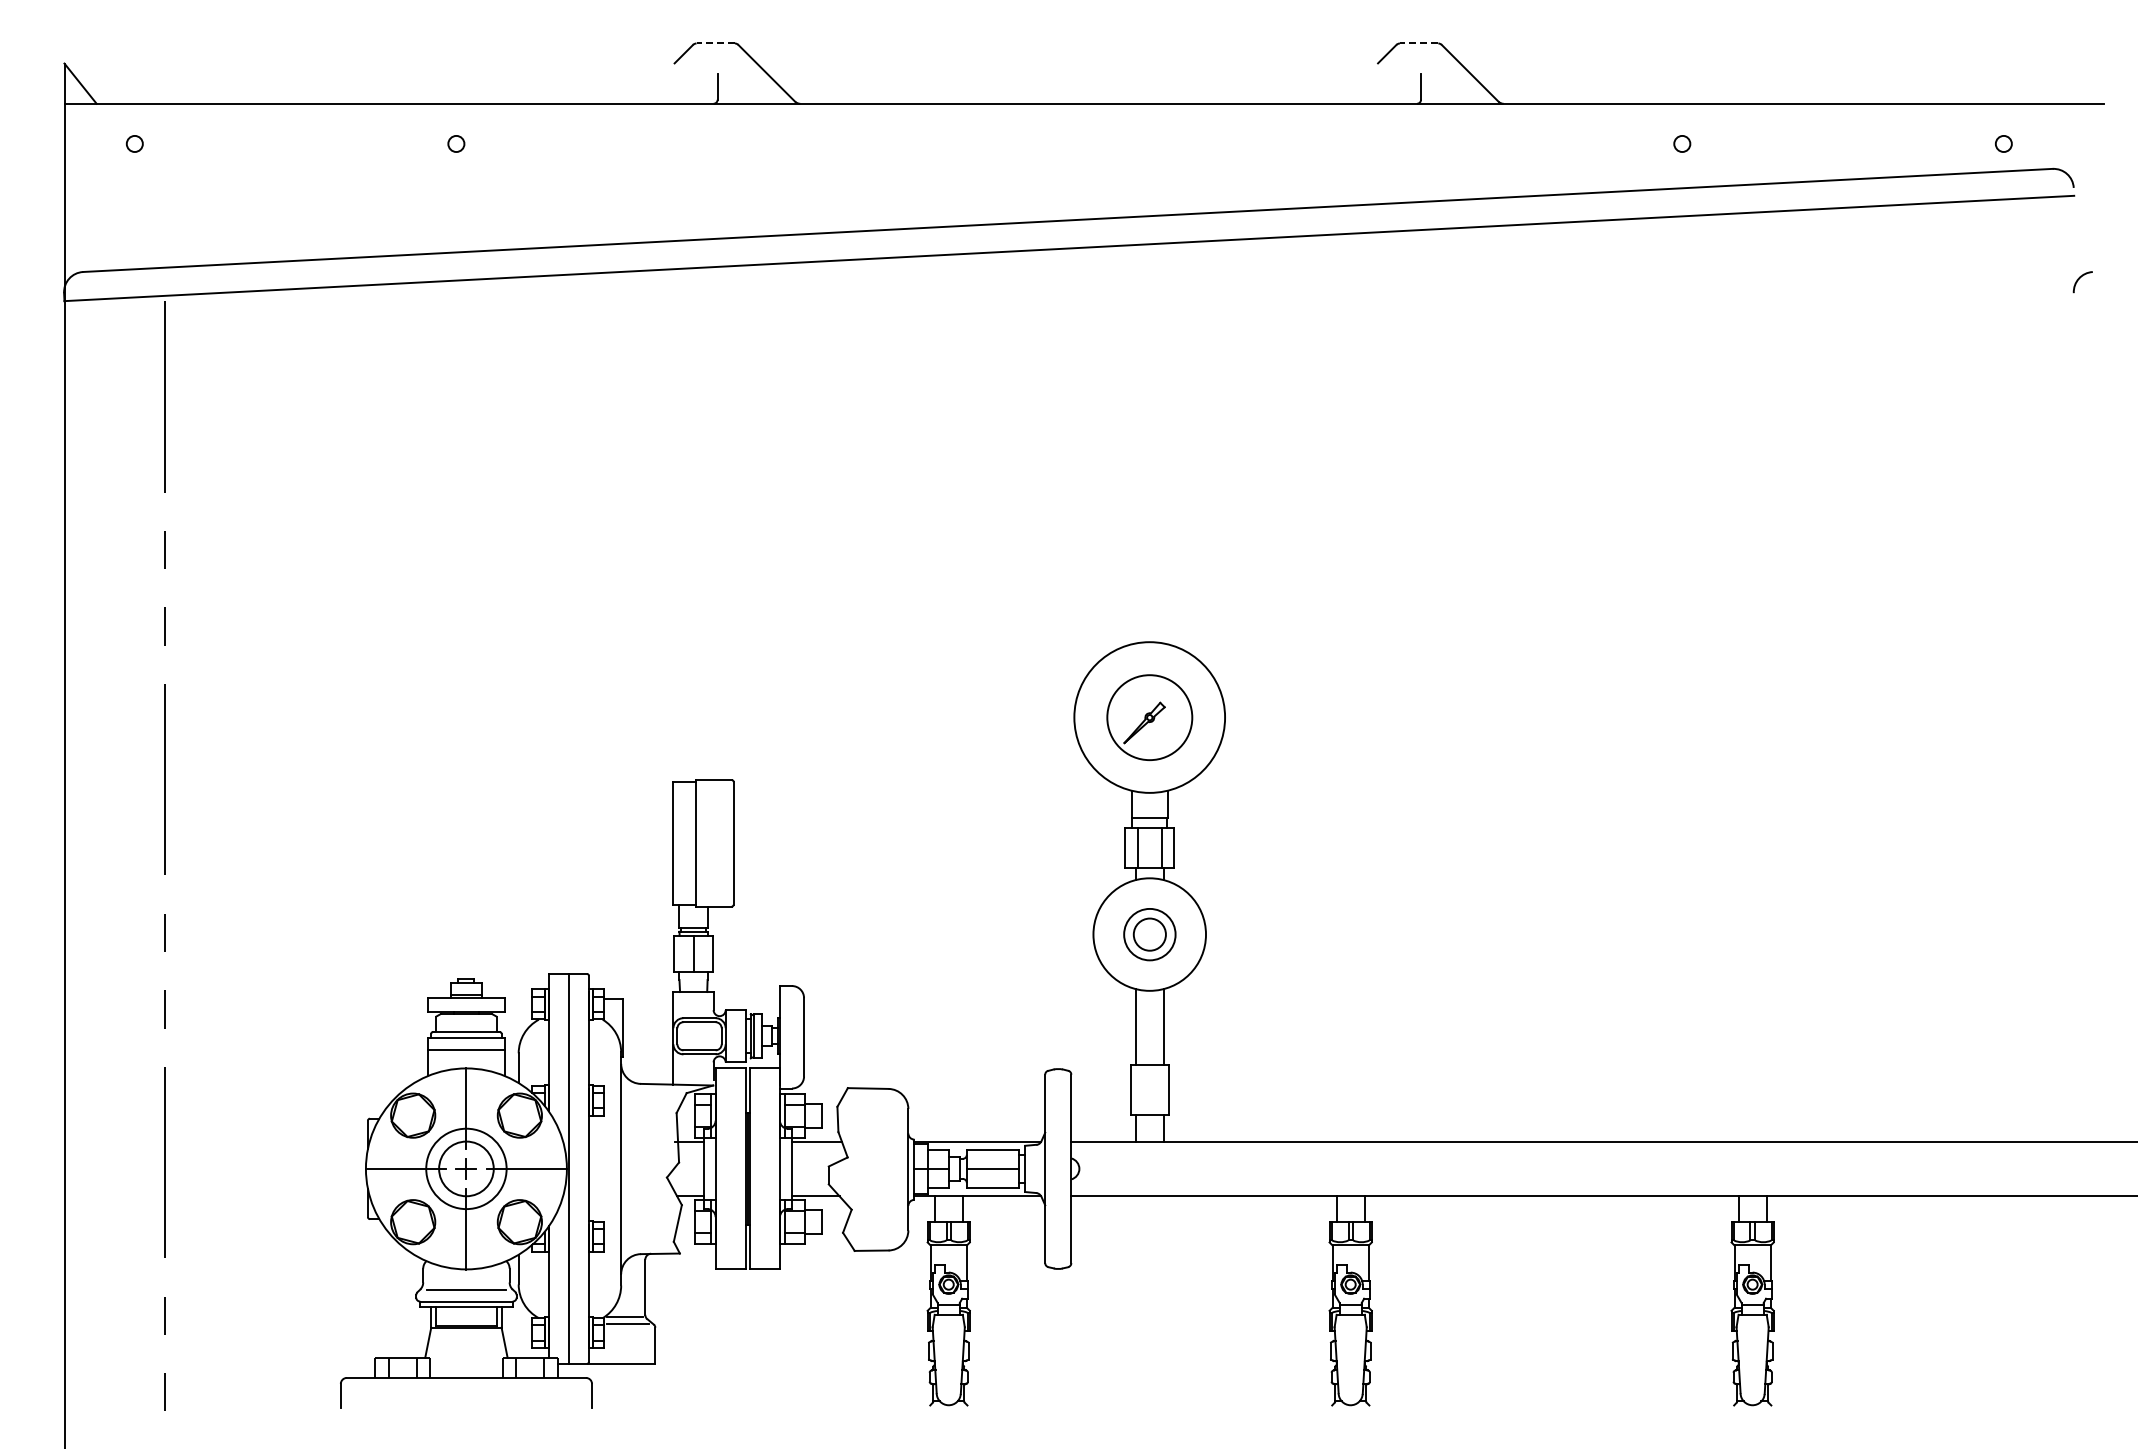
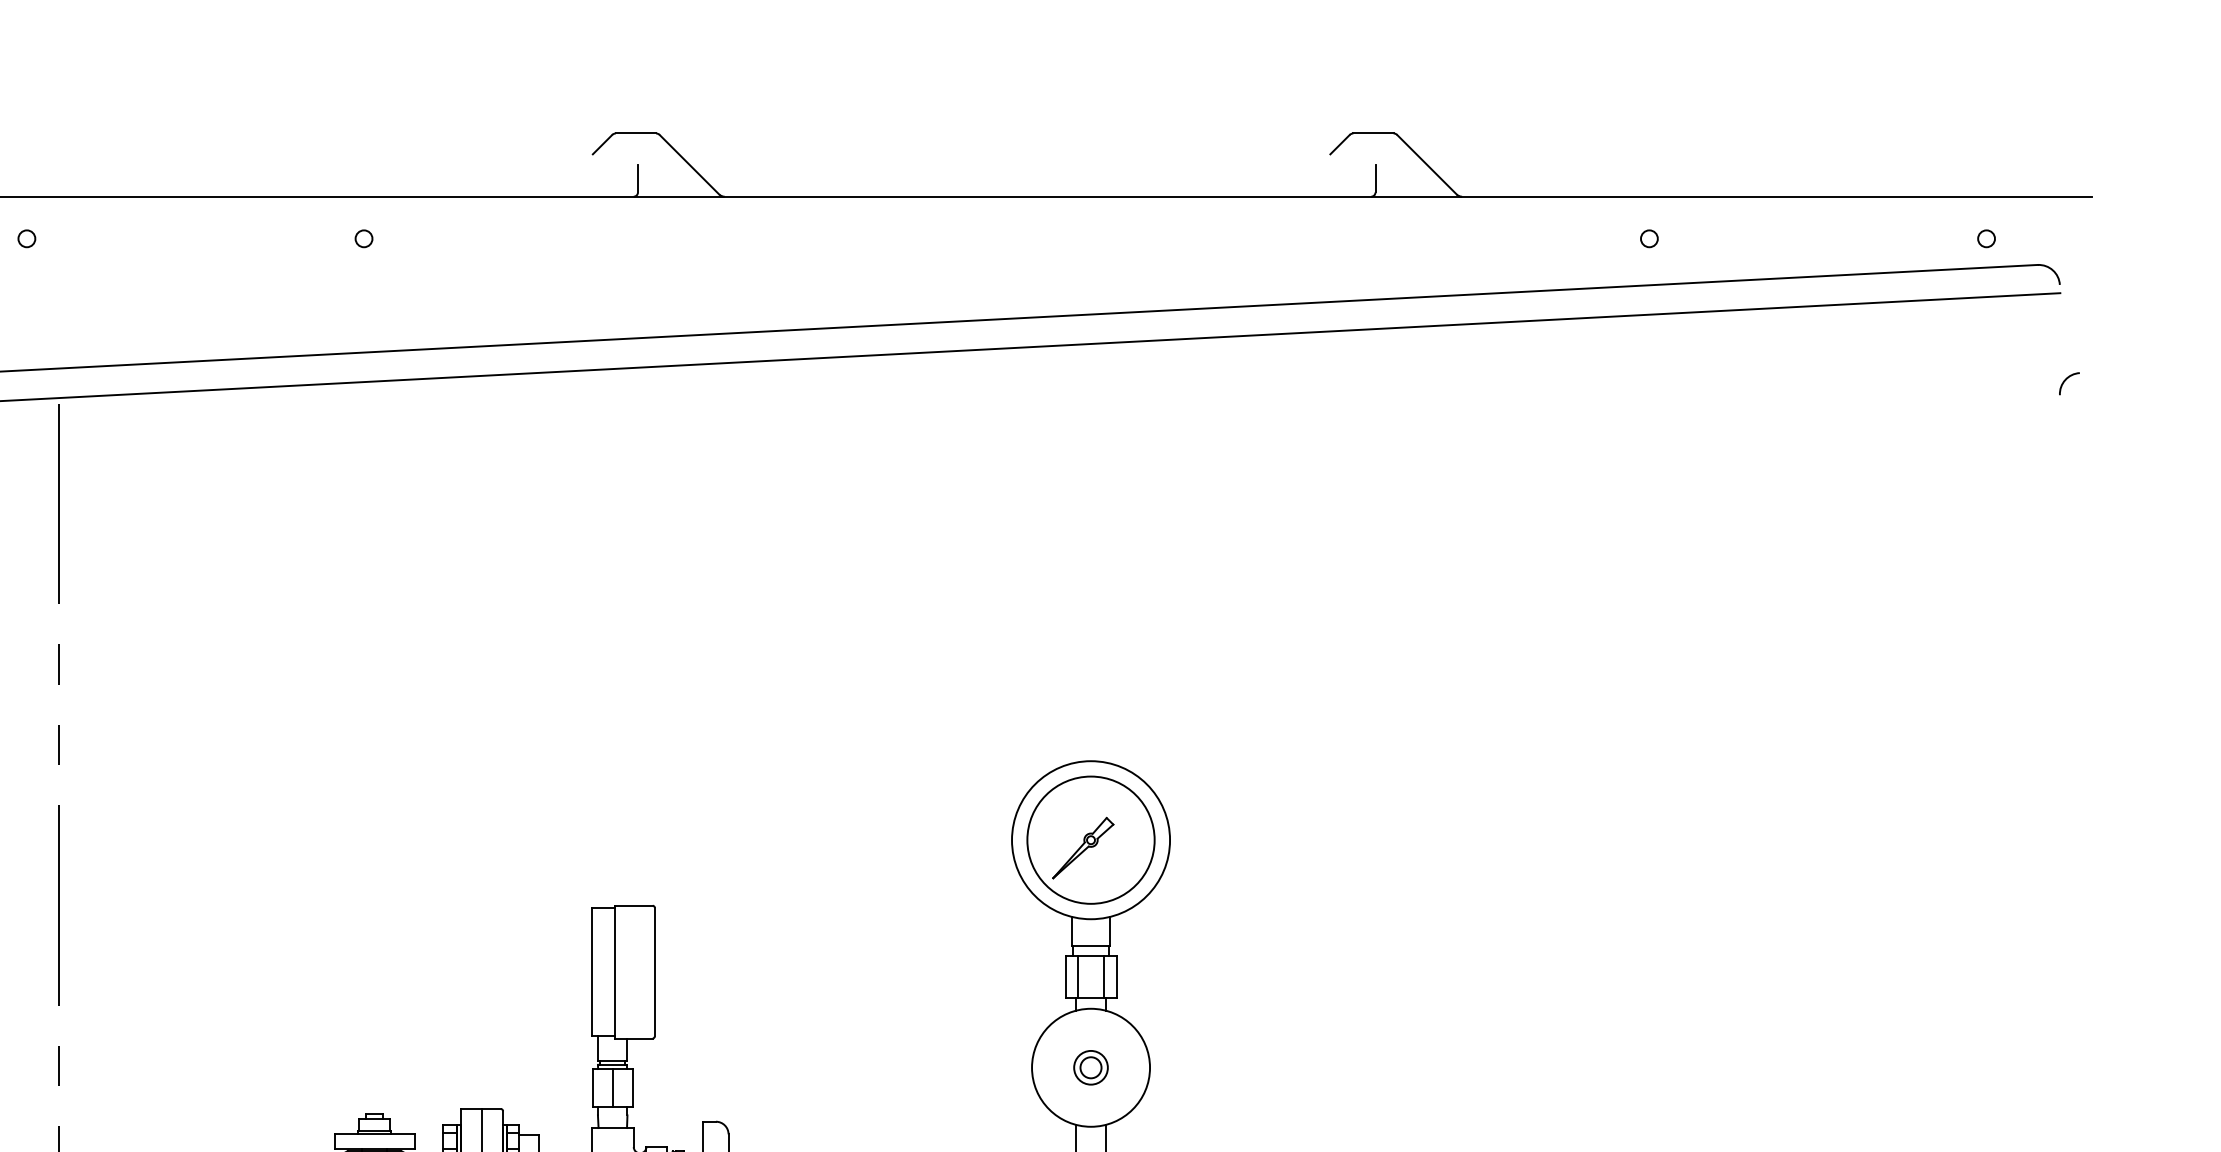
line: (715, 43) -> (635, 133), dashed -> solid
line: (1418, 43) -> (1372, 133), dashed -> solid
part: (1149, 717) -> (1090, 840), size x1.43
part: (1149, 934) -> (1090, 1067), size x0.62

